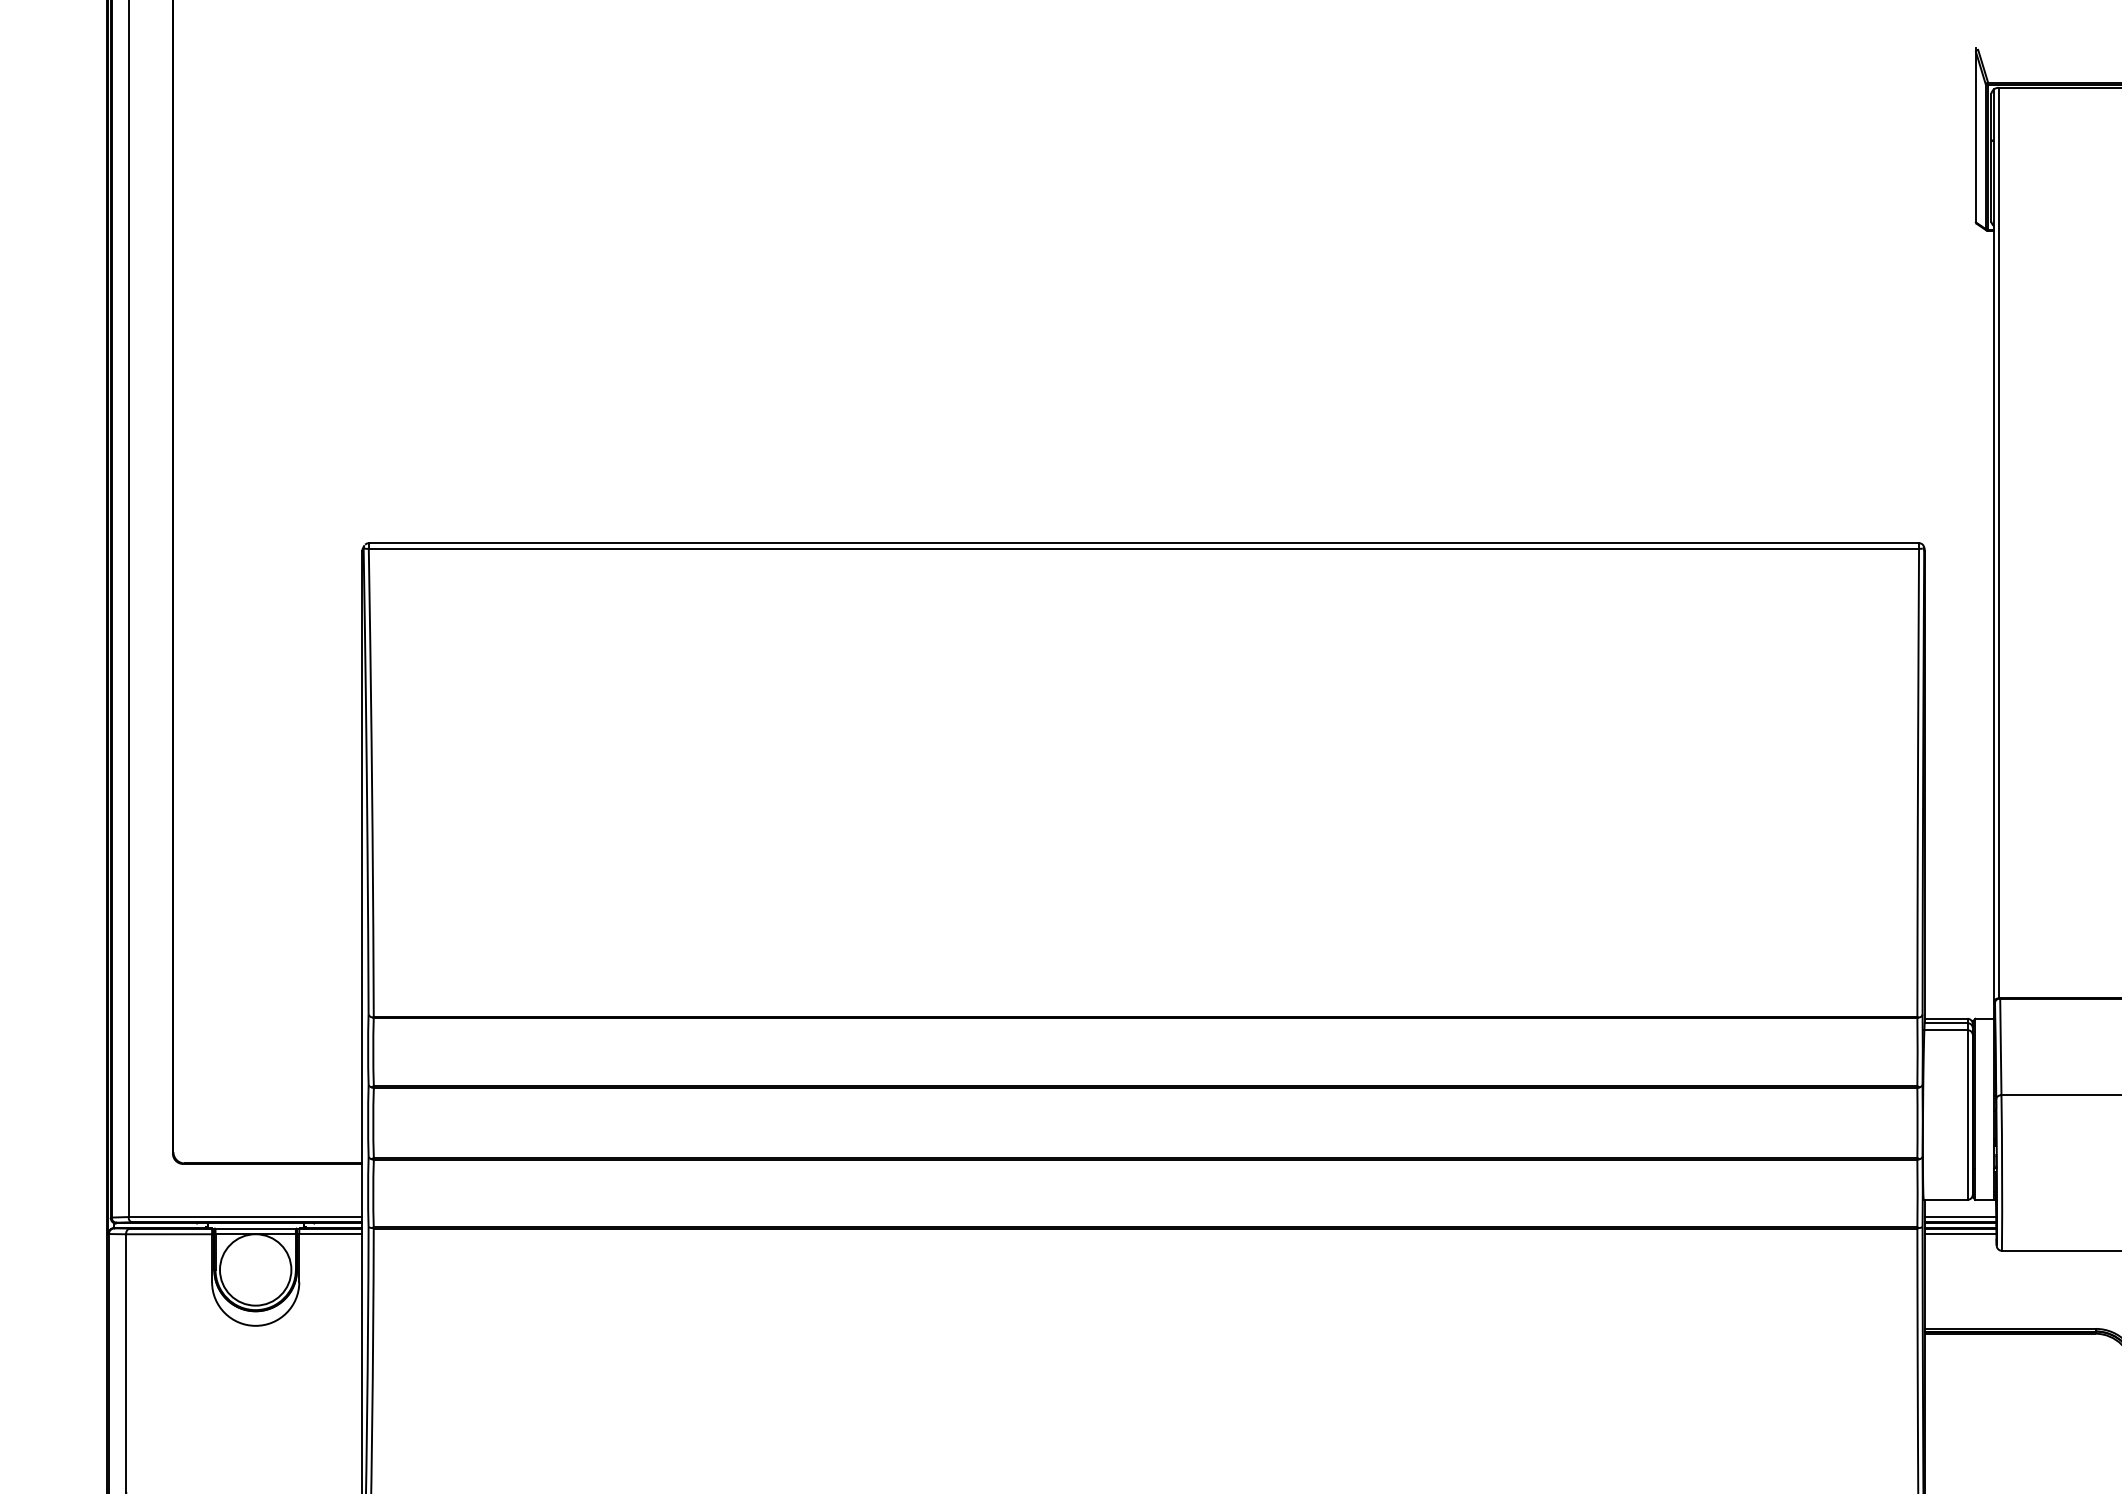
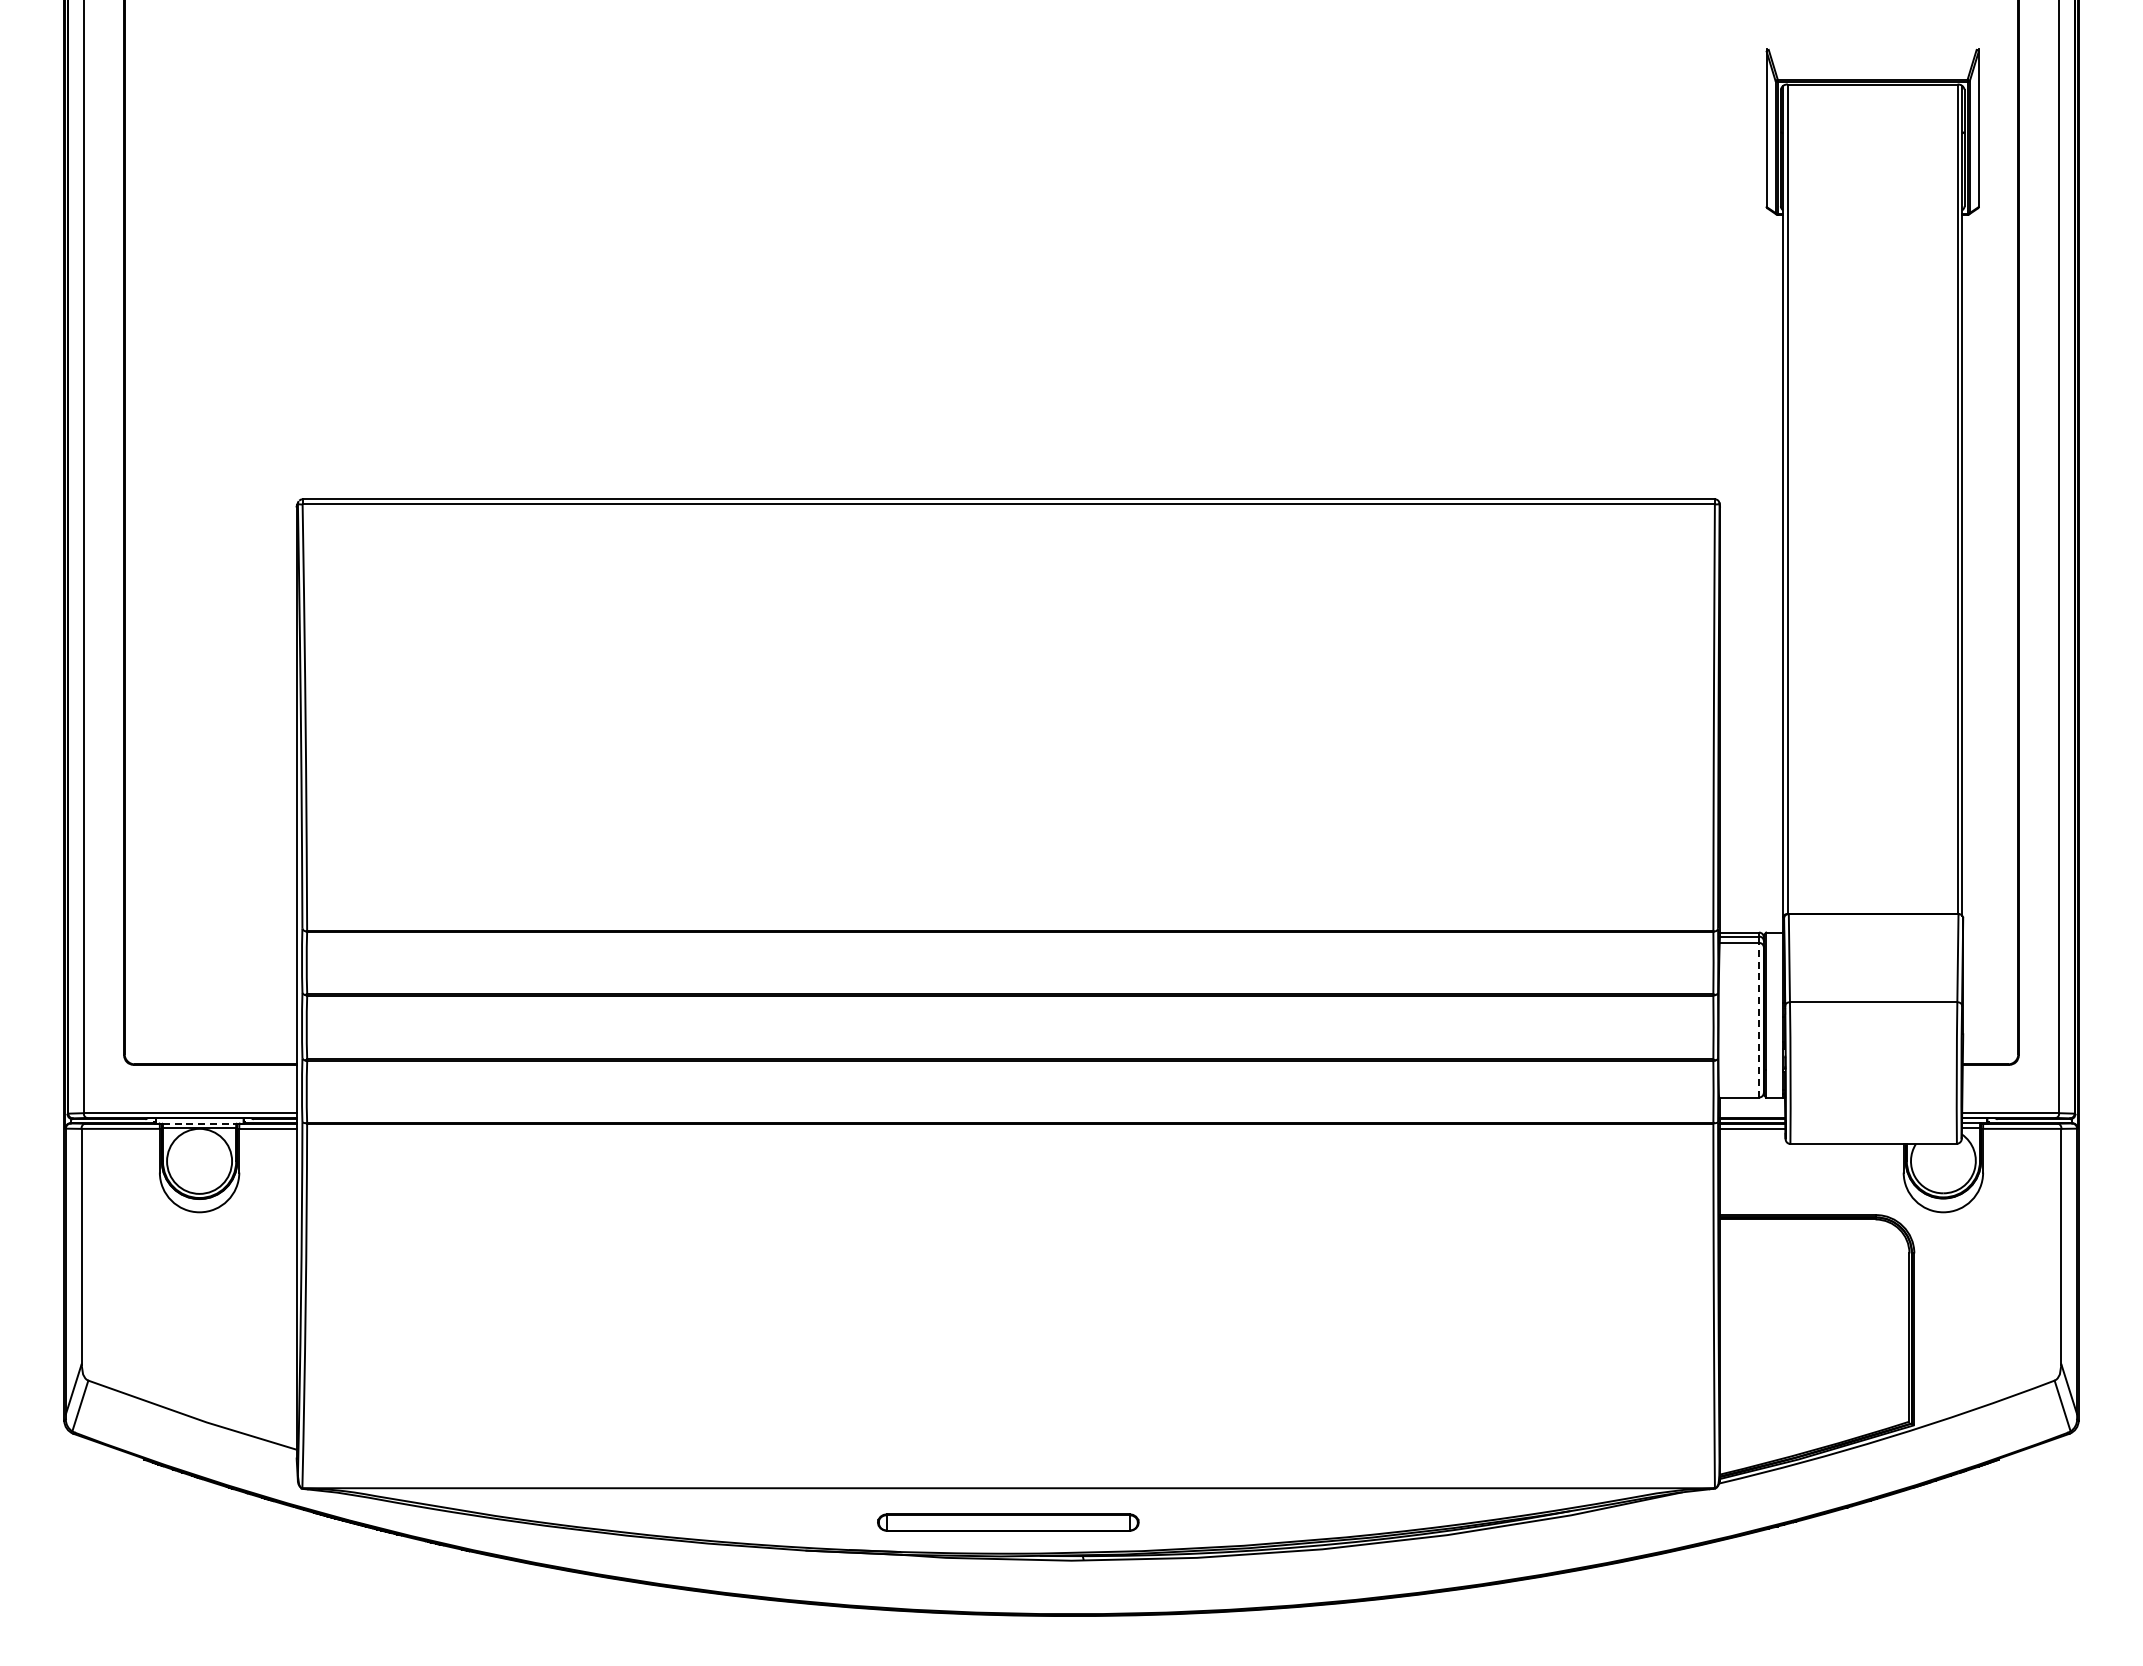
line: (1968, 1114) -> (1759, 1019), solid -> dashed
line: (1960, 1217) -> (1752, 1113), removed
line: (255, 1228) -> (199, 1123), solid -> dashed

